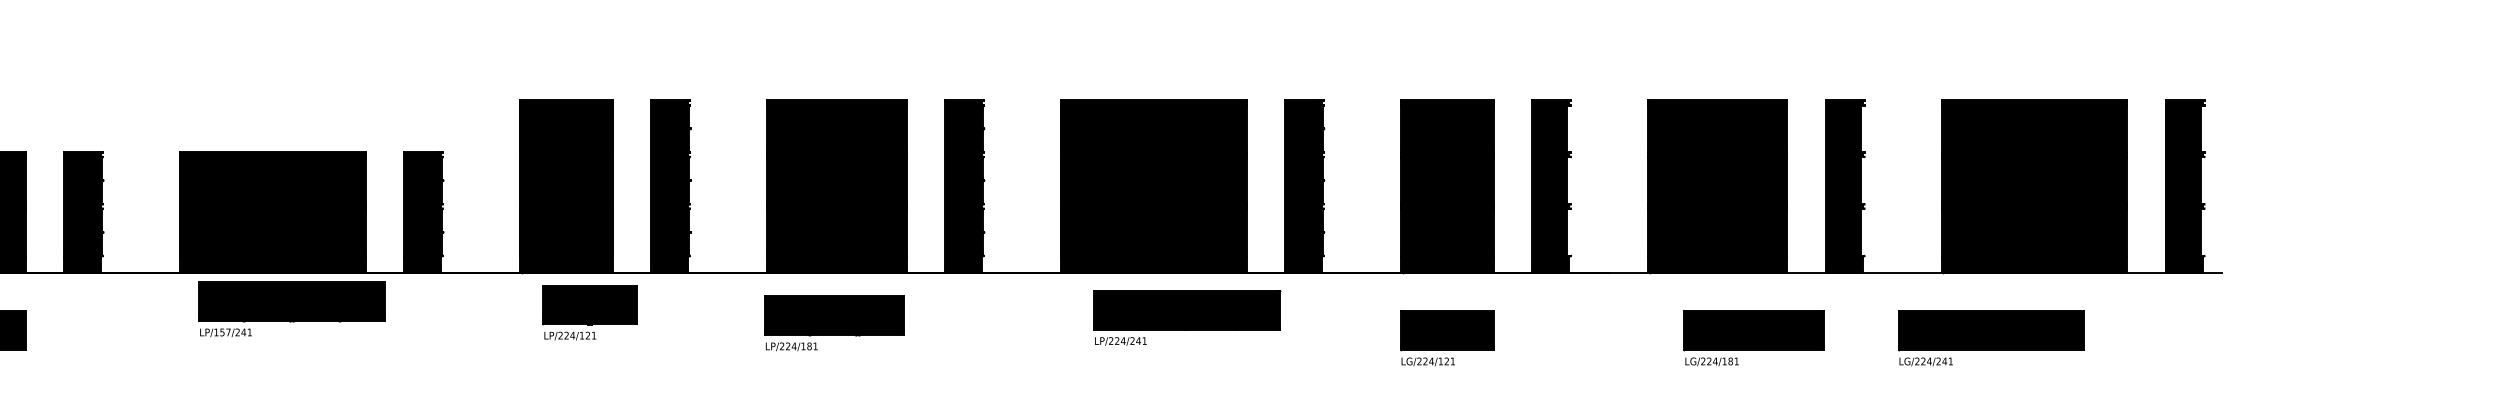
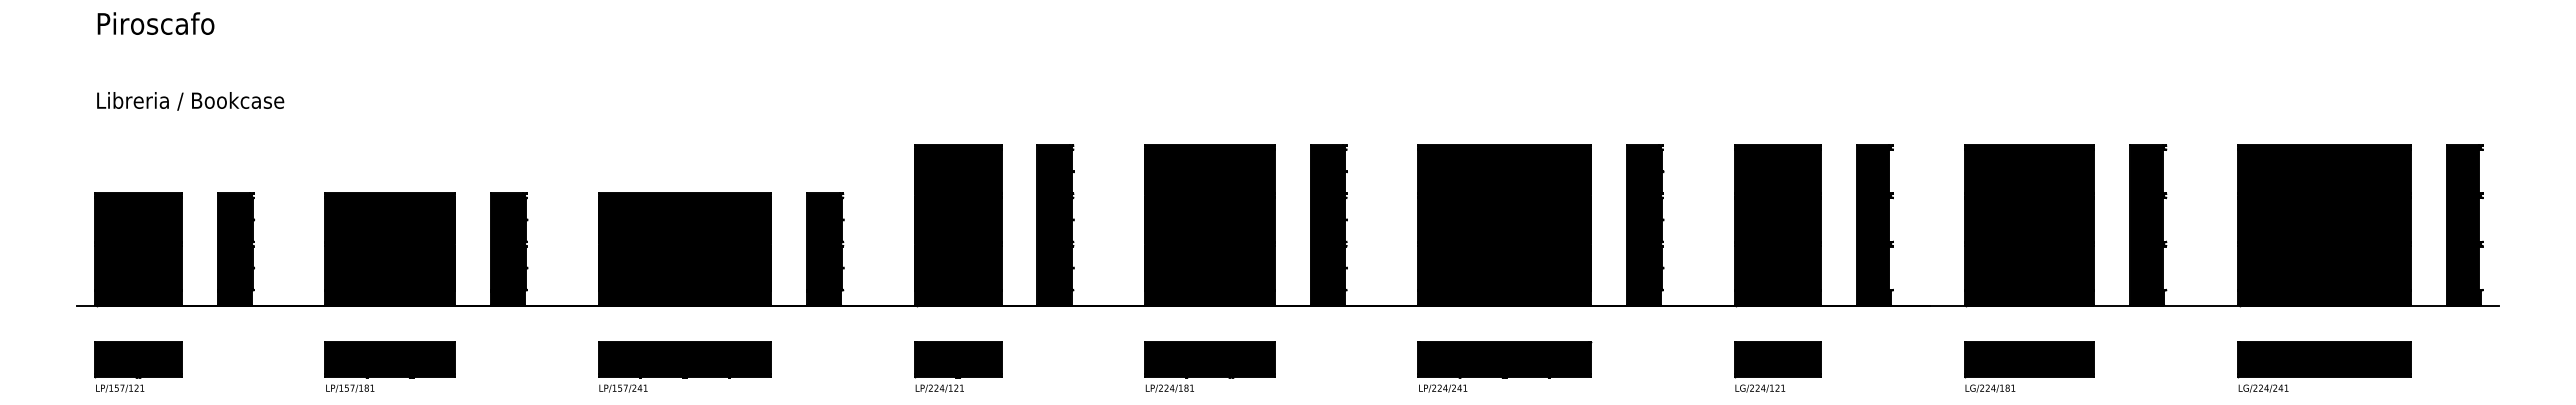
part: (291, 309) -> (684, 366), moved
part: (590, 312) -> (958, 366), moved
part: (1186, 317) -> (1504, 366), moved
part: (834, 323) -> (1209, 366), moved
part: (1754, 338) -> (2029, 366), moved
part: (1991, 338) -> (2324, 366), moved

